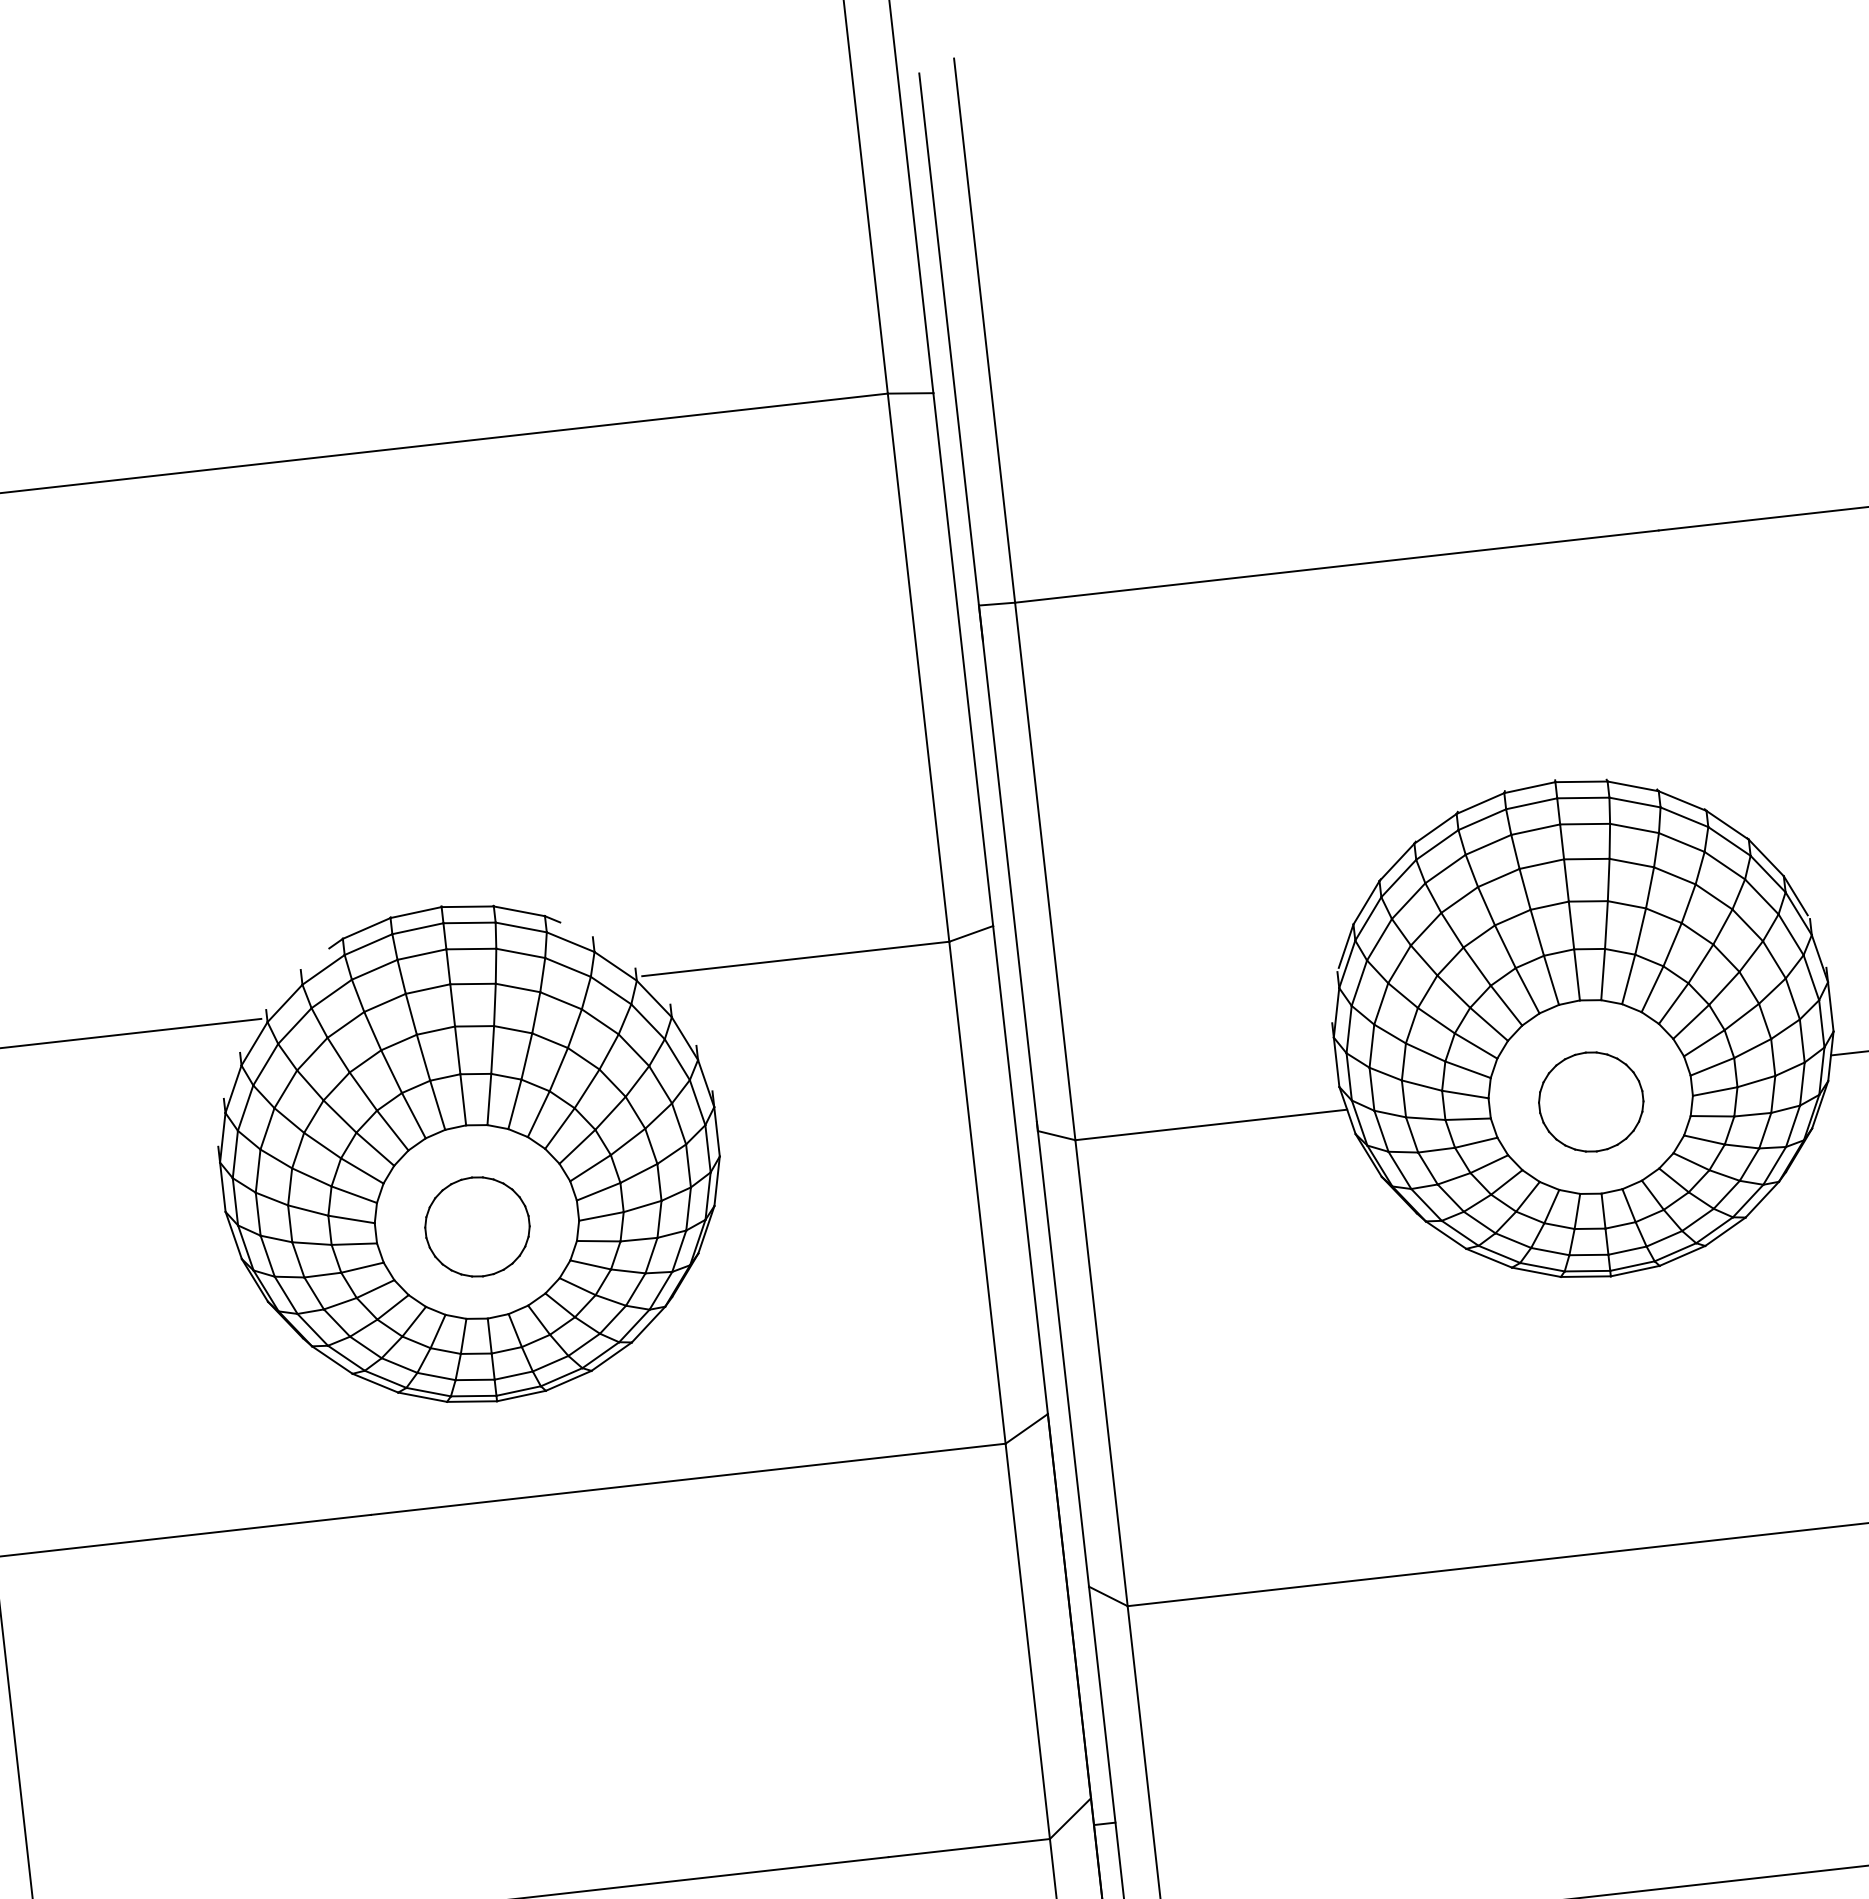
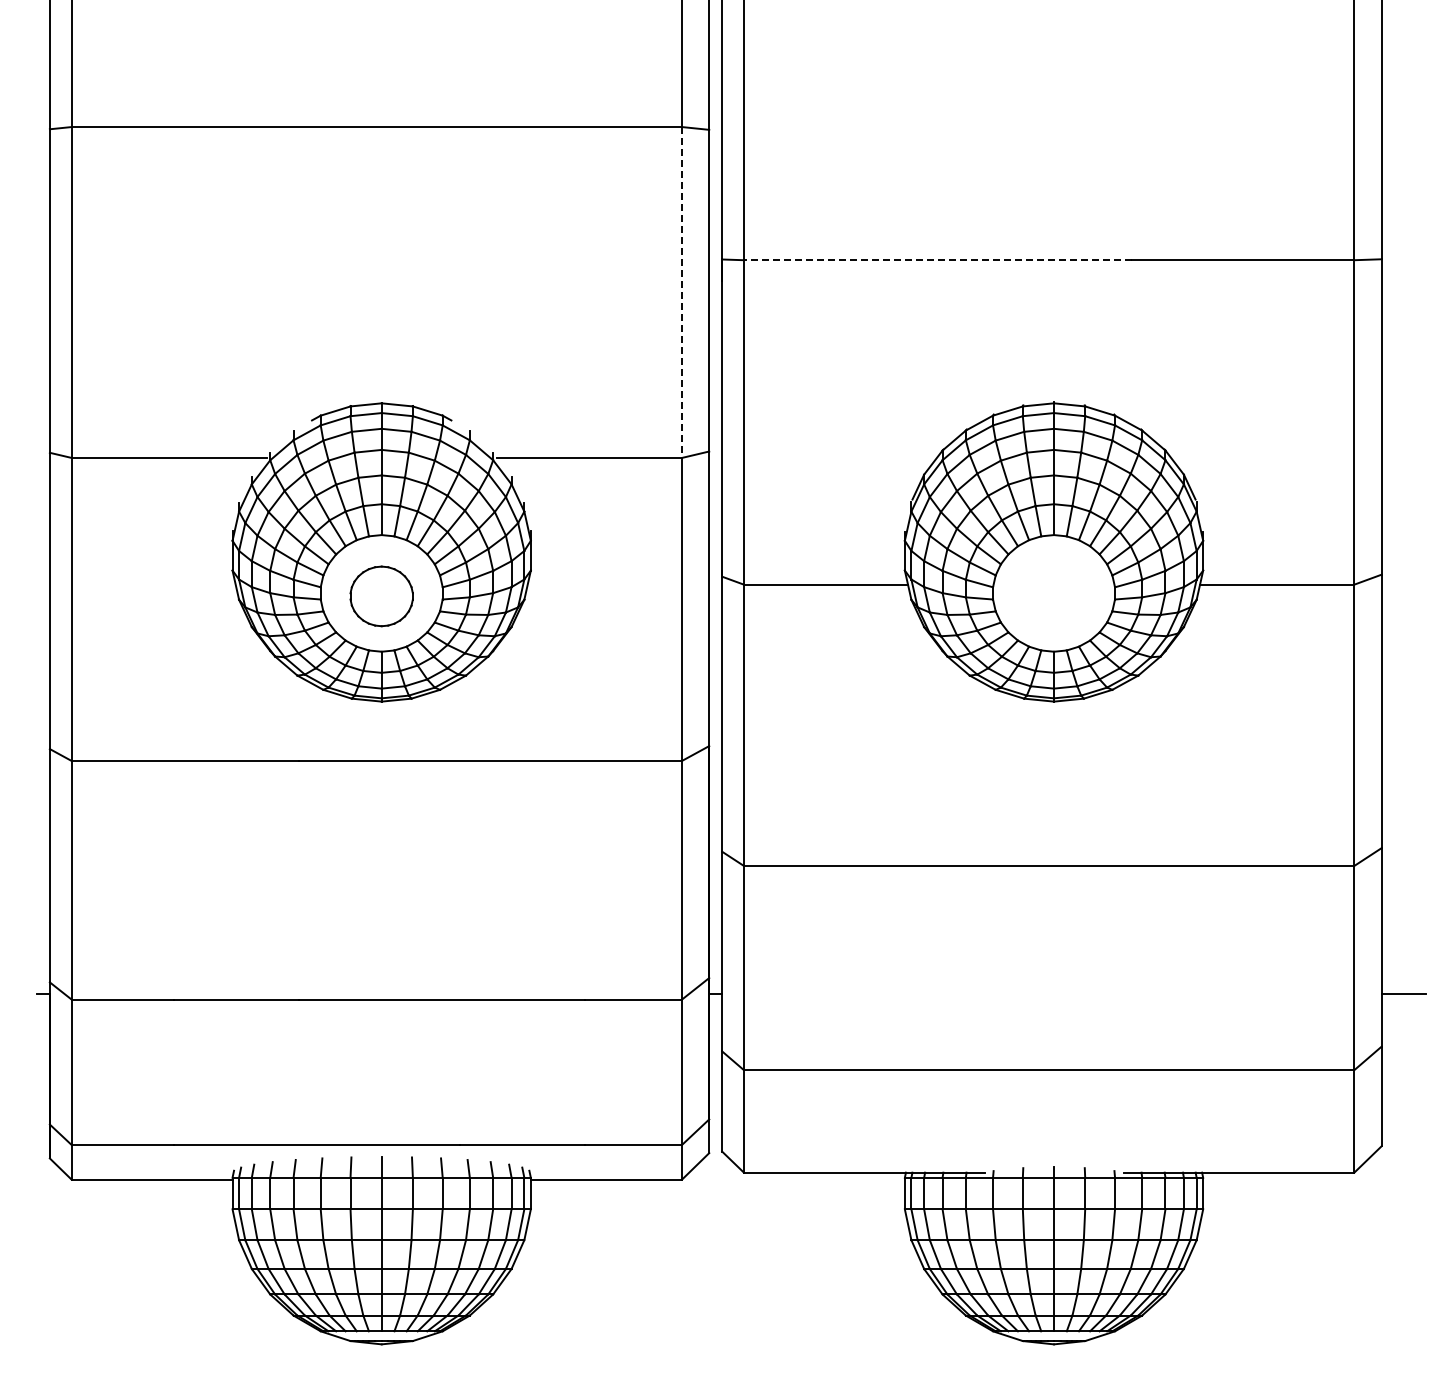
line: (1335, 567) -> (937, 260), solid -> dashed
line: (919, 669) -> (682, 293), solid -> dashed
part: (1590, 1102) -> (1053, 596), removed

